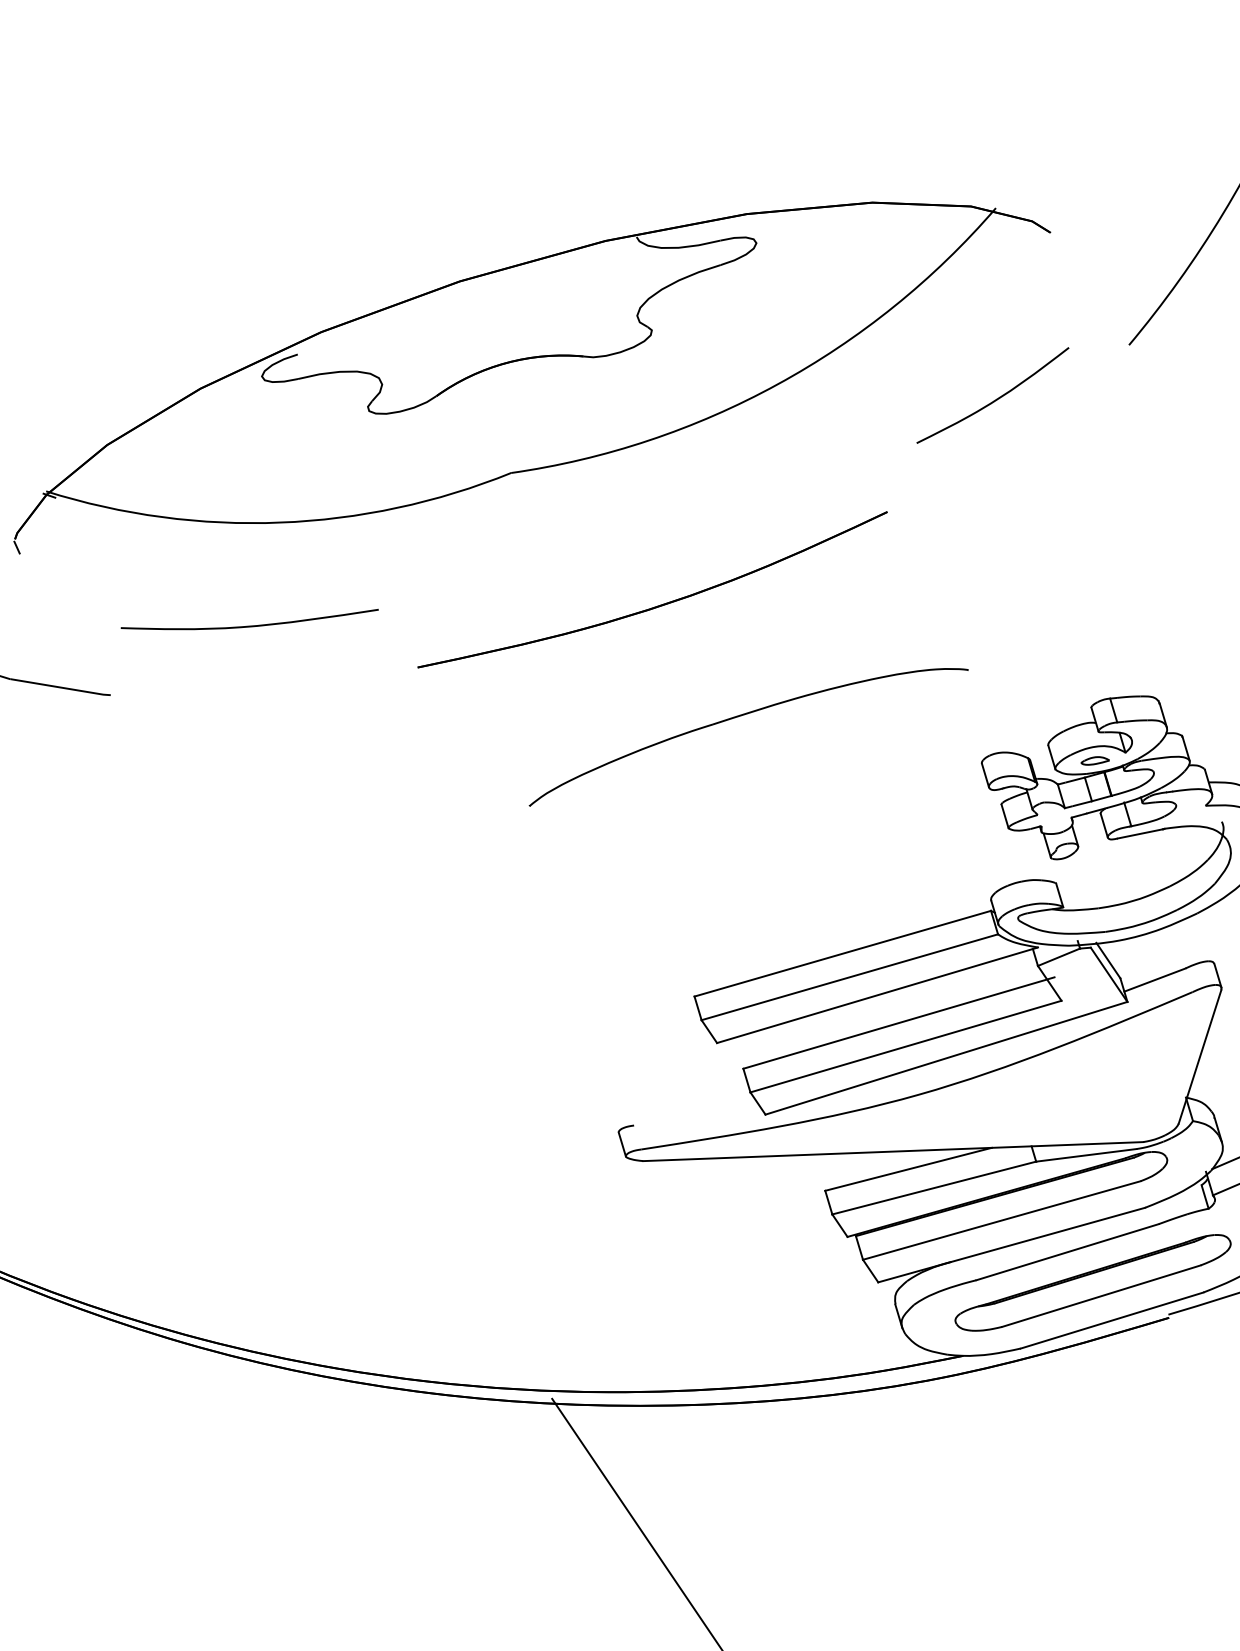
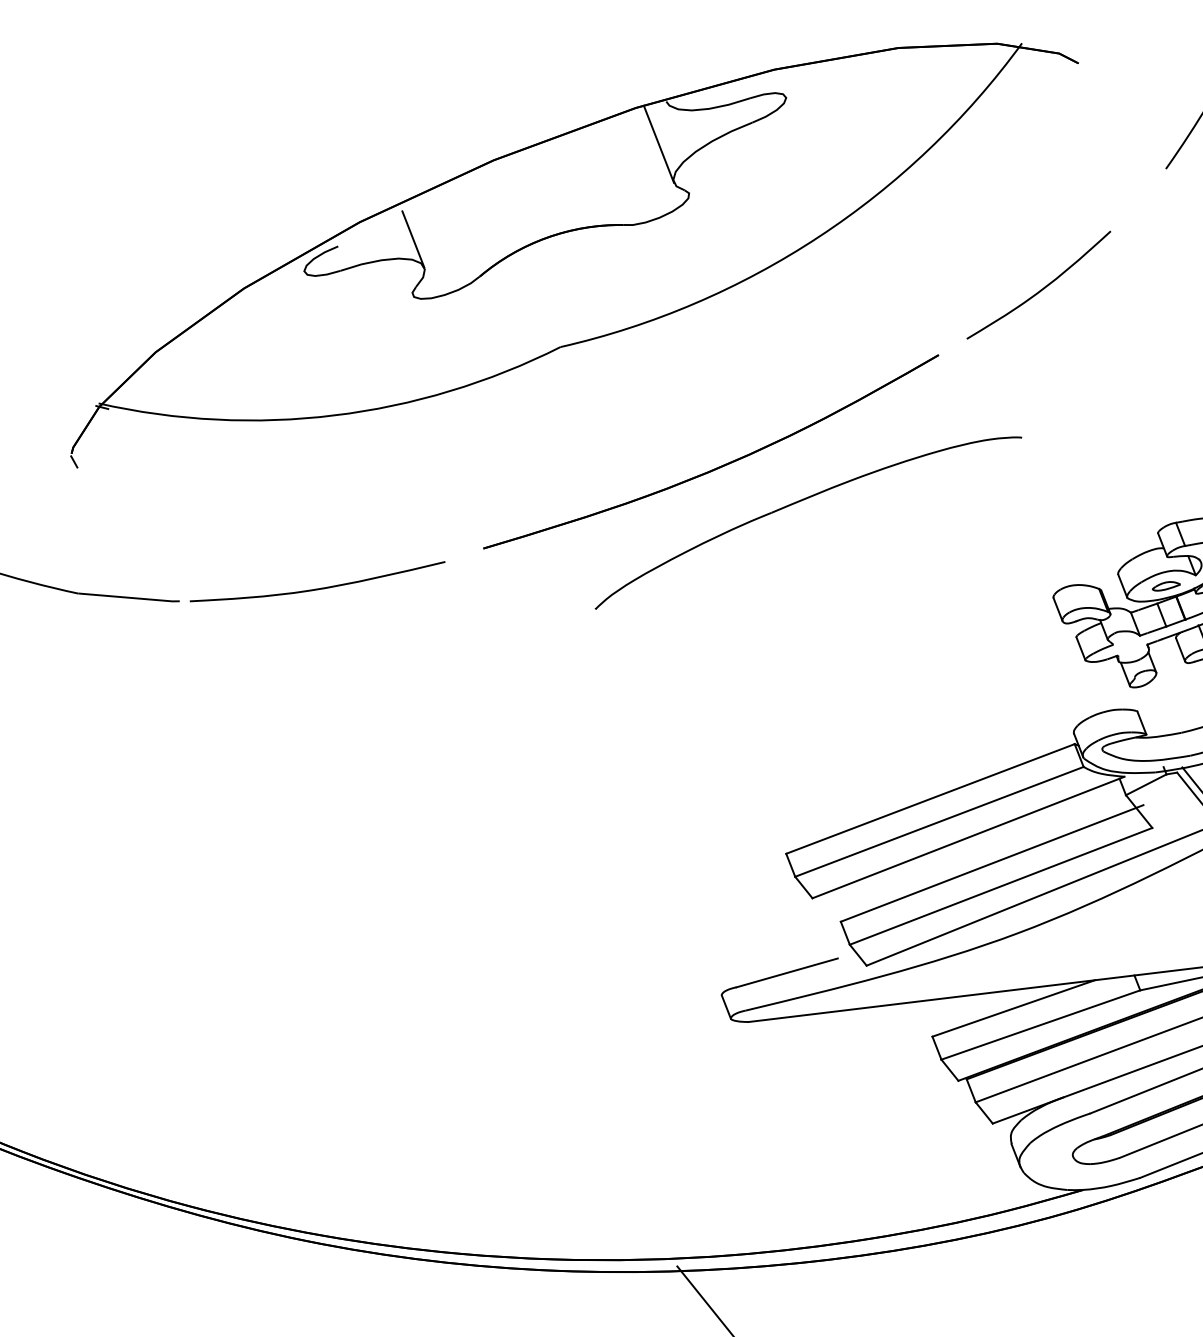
line: (625, 278) -> (658, 143), added
line: (372, 353) -> (412, 239), added
curve: (996, 398) -> (1042, 287), moved
curve: (249, 625) -> (317, 588), moved
part: (741, 716) -> (799, 502), moved
line: (685, 1115) -> (786, 973), added

